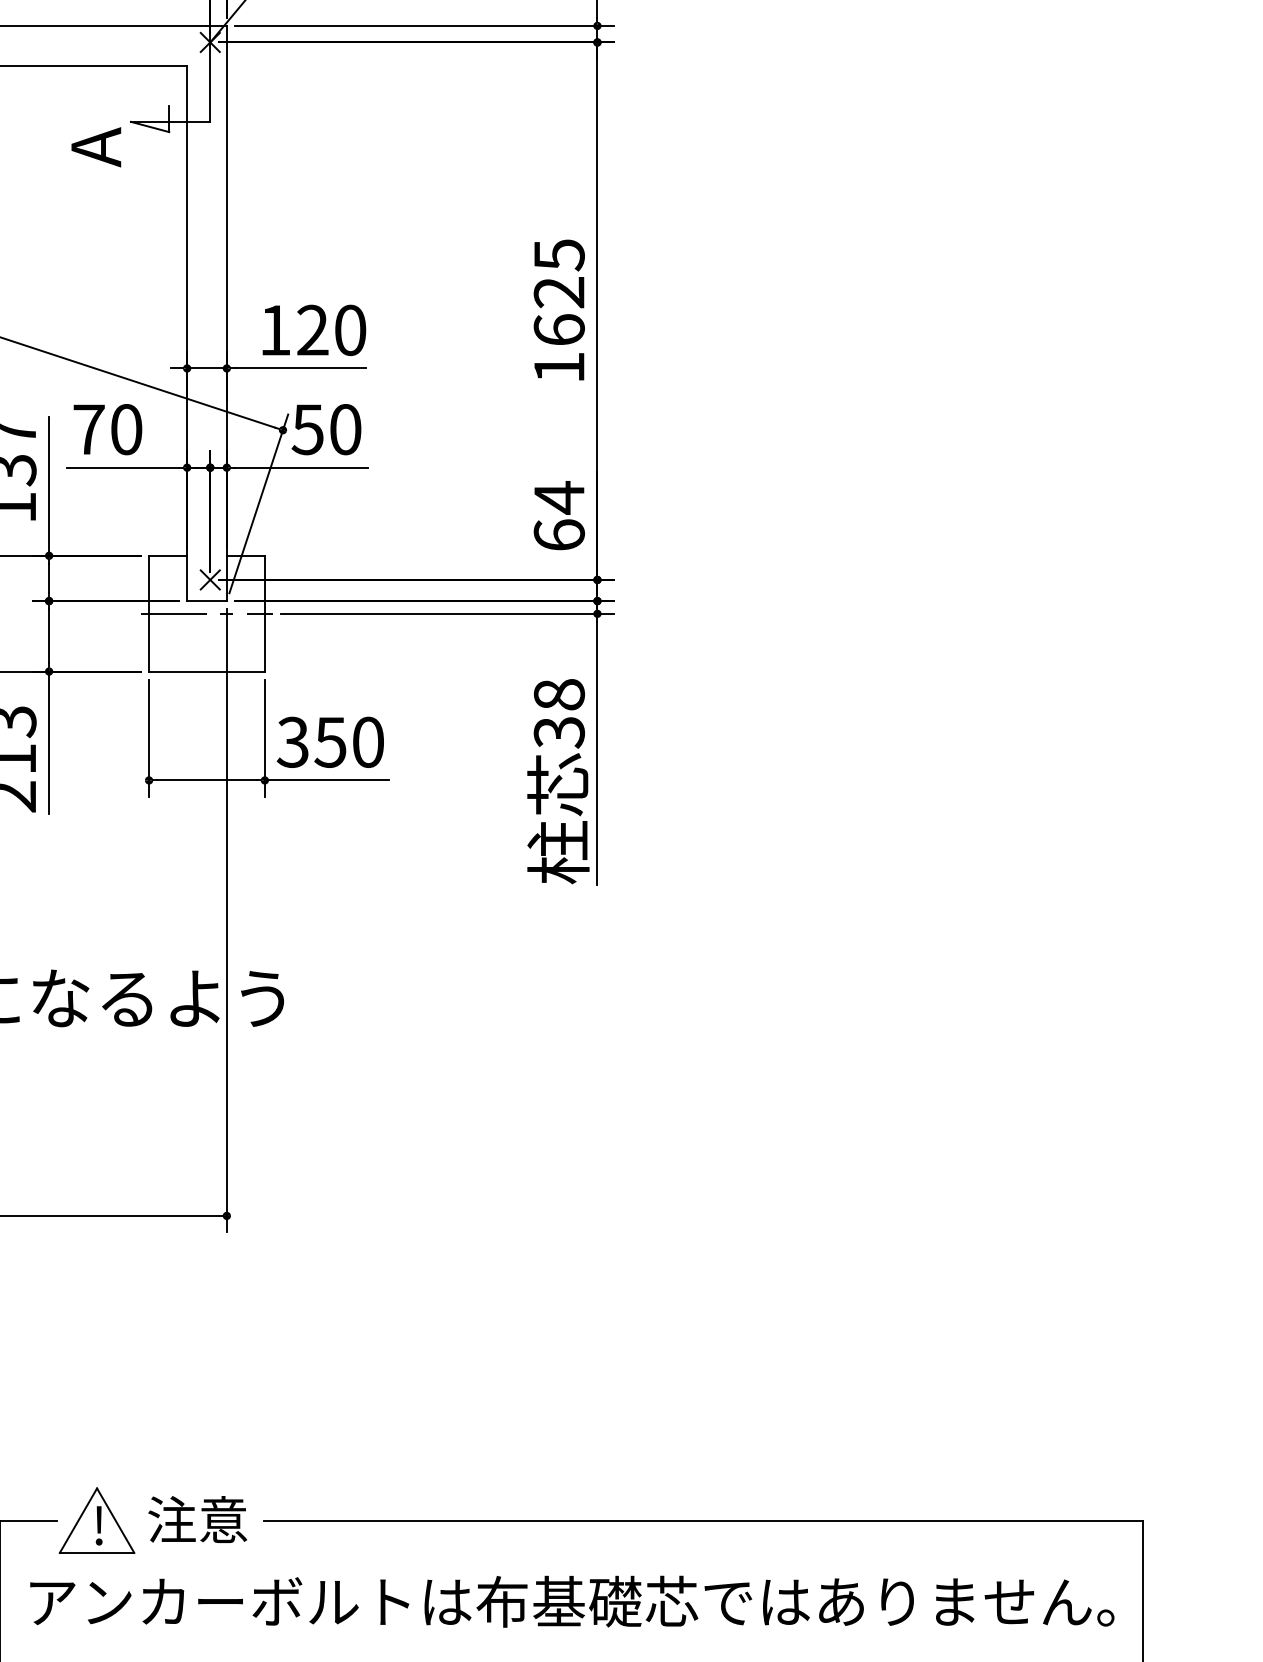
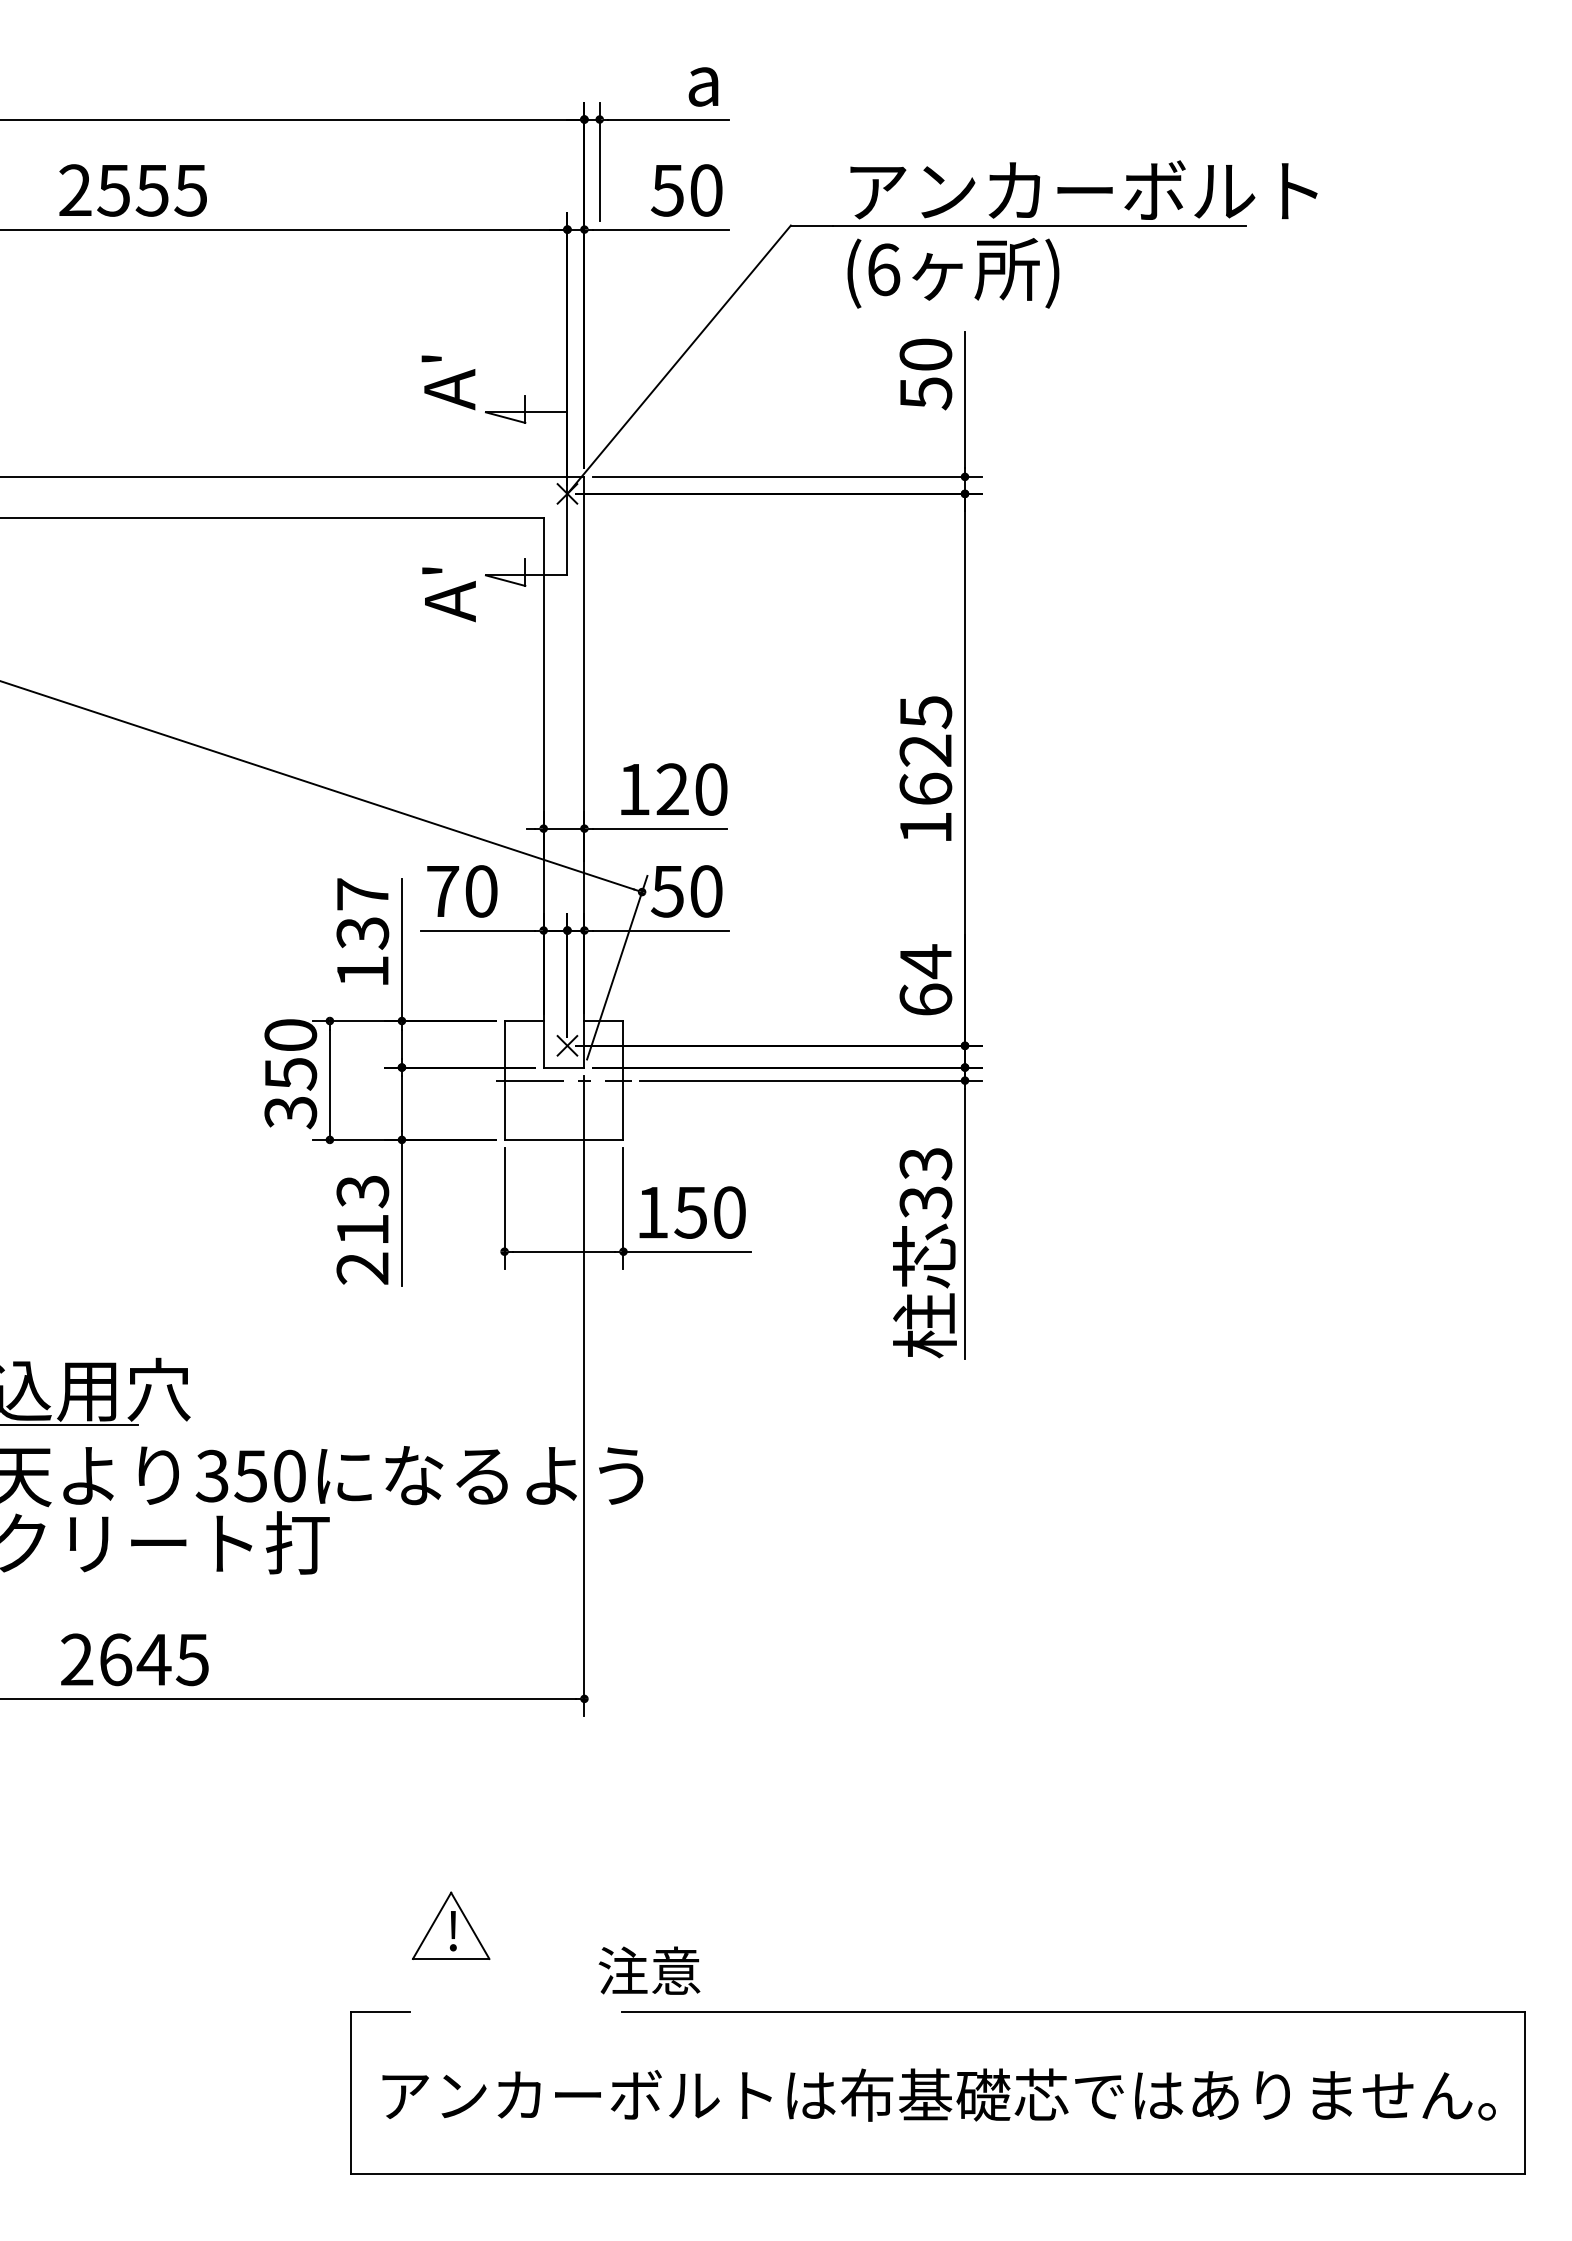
text: (78, 117) -> (432, 570), A -> A'
text: (558, 694) -> (925, 1163), 38 -> 33
text: (292, 742) -> (651, 1212), 350 -> 150
text: (197, 1519) -> (649, 1970), moved
part: (97, 1520) -> (451, 1925), moved

